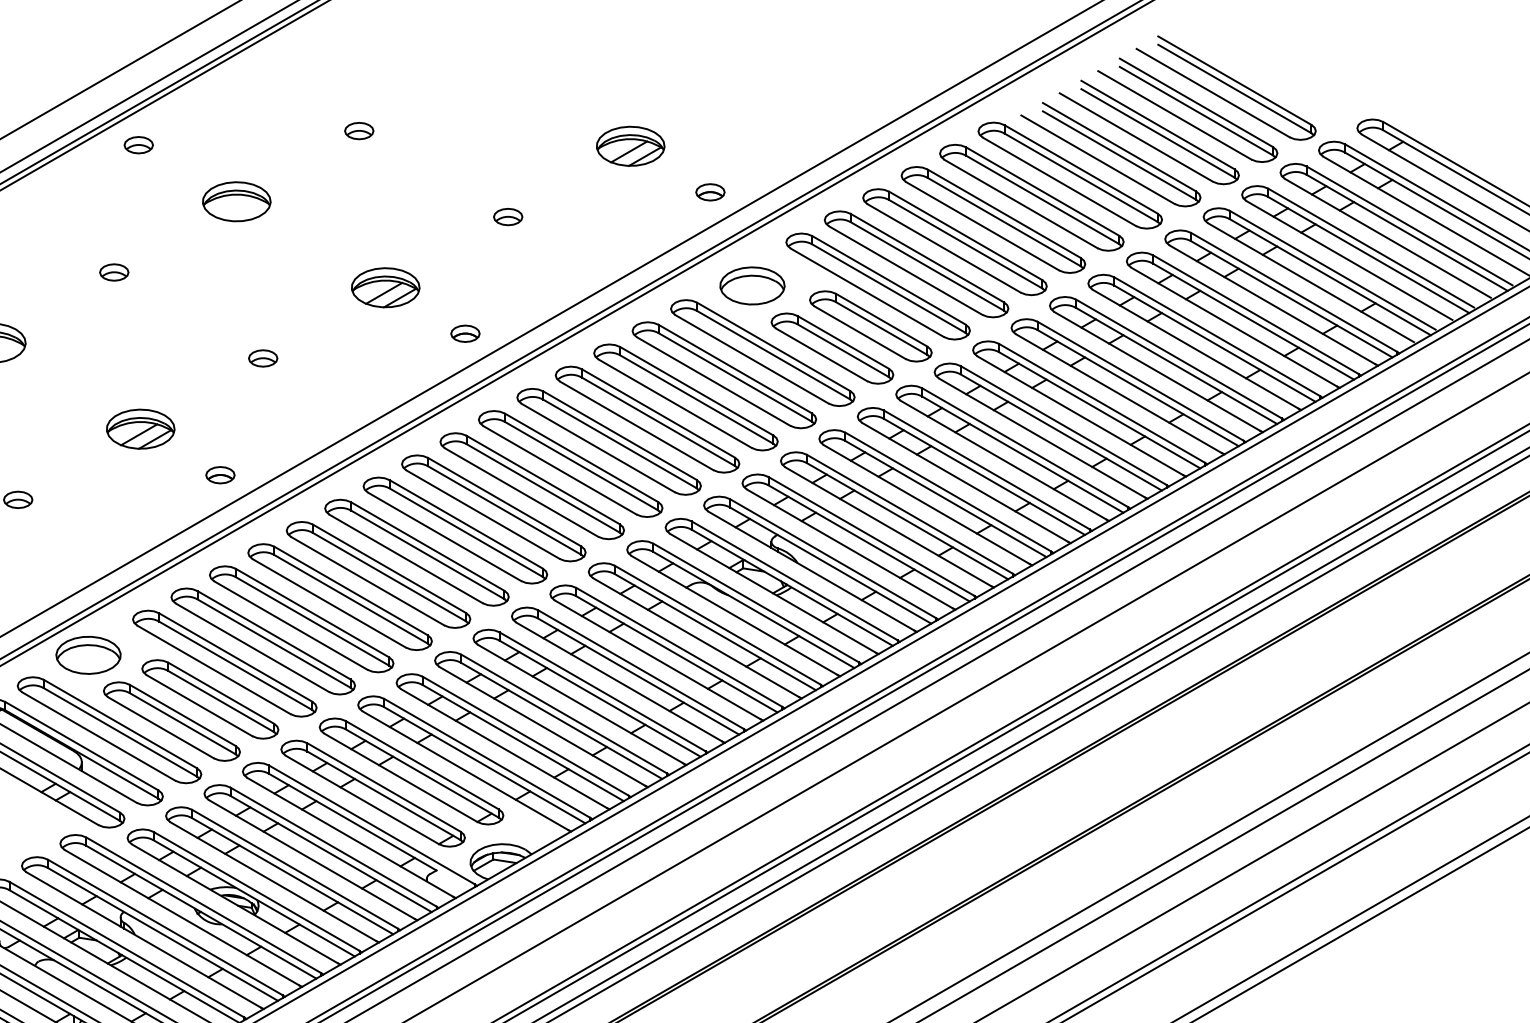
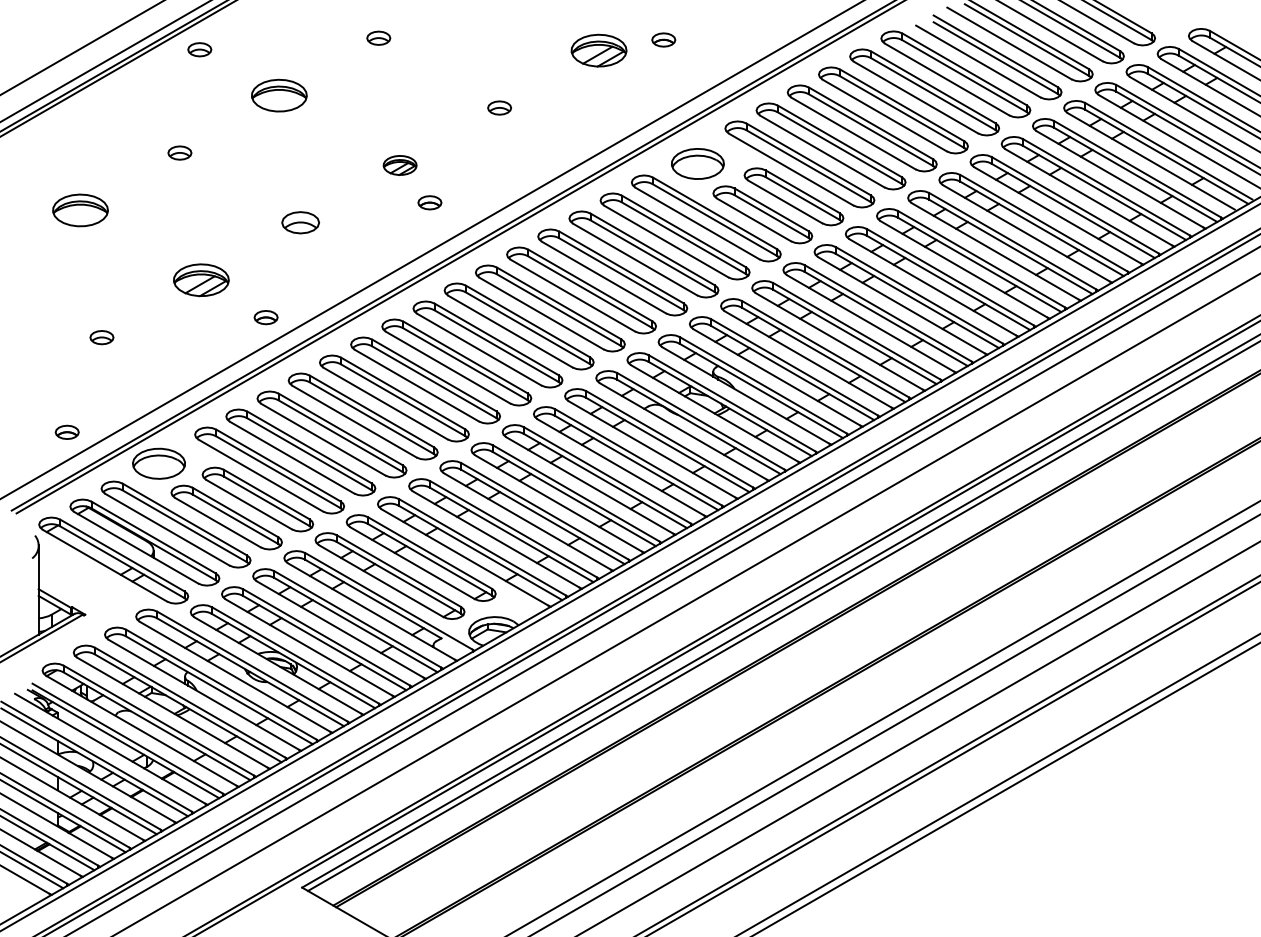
part: (710, 191) -> (663, 39), moved
part: (384, 287) -> (399, 165), size x0.6
part: (464, 333) -> (429, 202), moved
part: (262, 358) -> (300, 222), size x1.6

